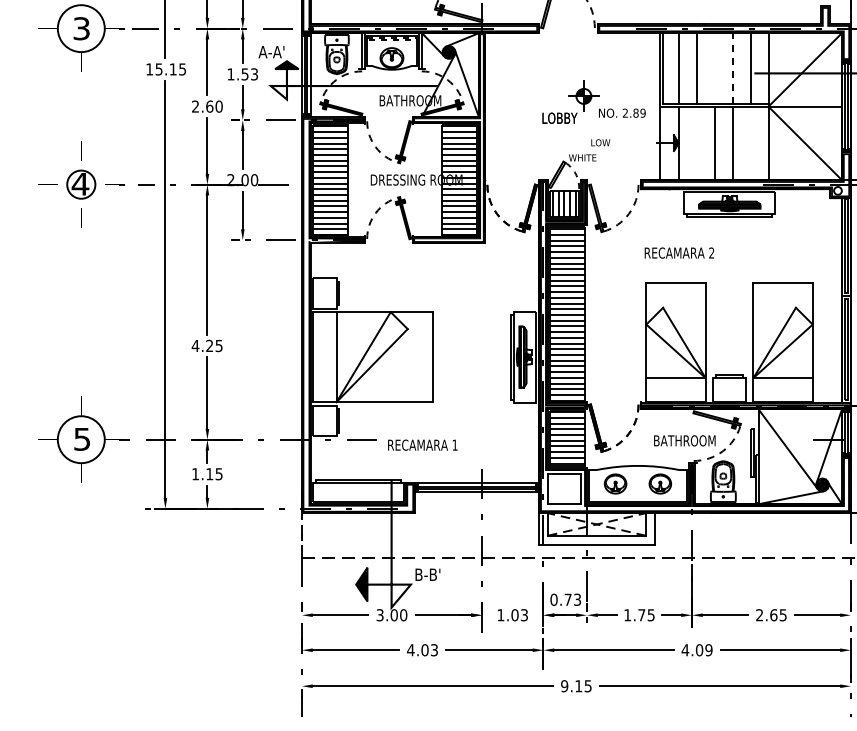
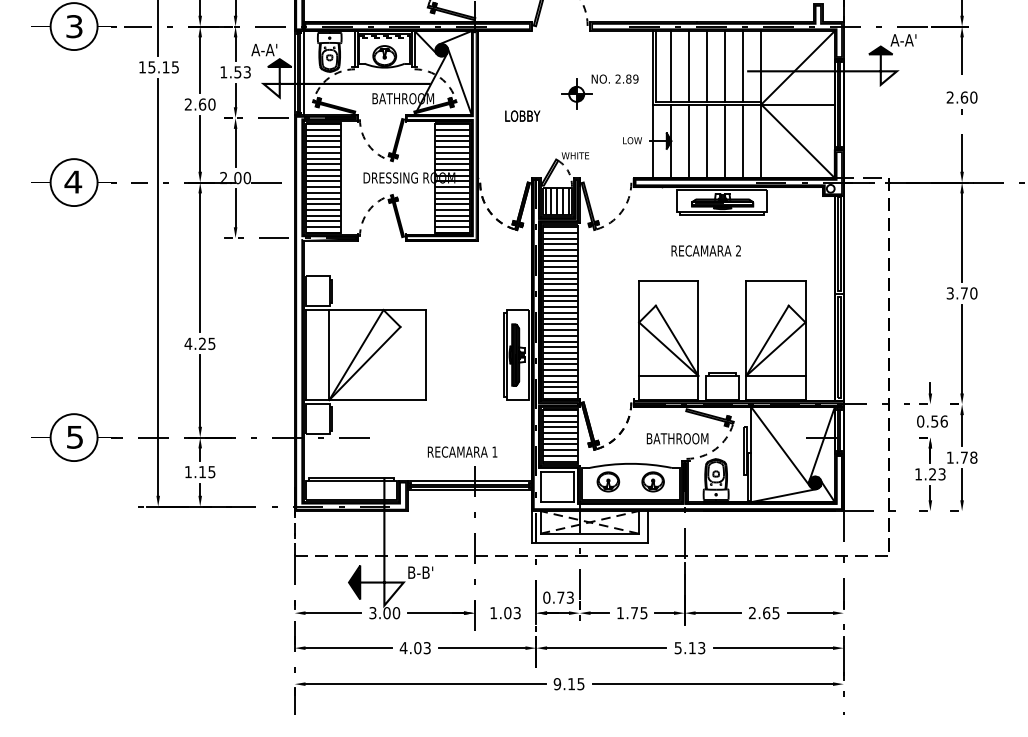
line: (732, 67) -> (725, 65), dashed -> solid
line: (714, 68) -> (707, 66), added
text: (621, 112) -> (614, 78), moved
text: (559, 117) -> (522, 115), moved
text: (600, 142) -> (632, 140), moved
line: (696, 143) -> (689, 141), added
line: (750, 143) -> (743, 141), added
circle: (80, 184) -> (73, 182), size x1.67
text: (678, 252) -> (705, 250), moved
text: (422, 444) -> (462, 451), moved
text: (696, 650) -> (689, 648), 4.09 -> 5.13

